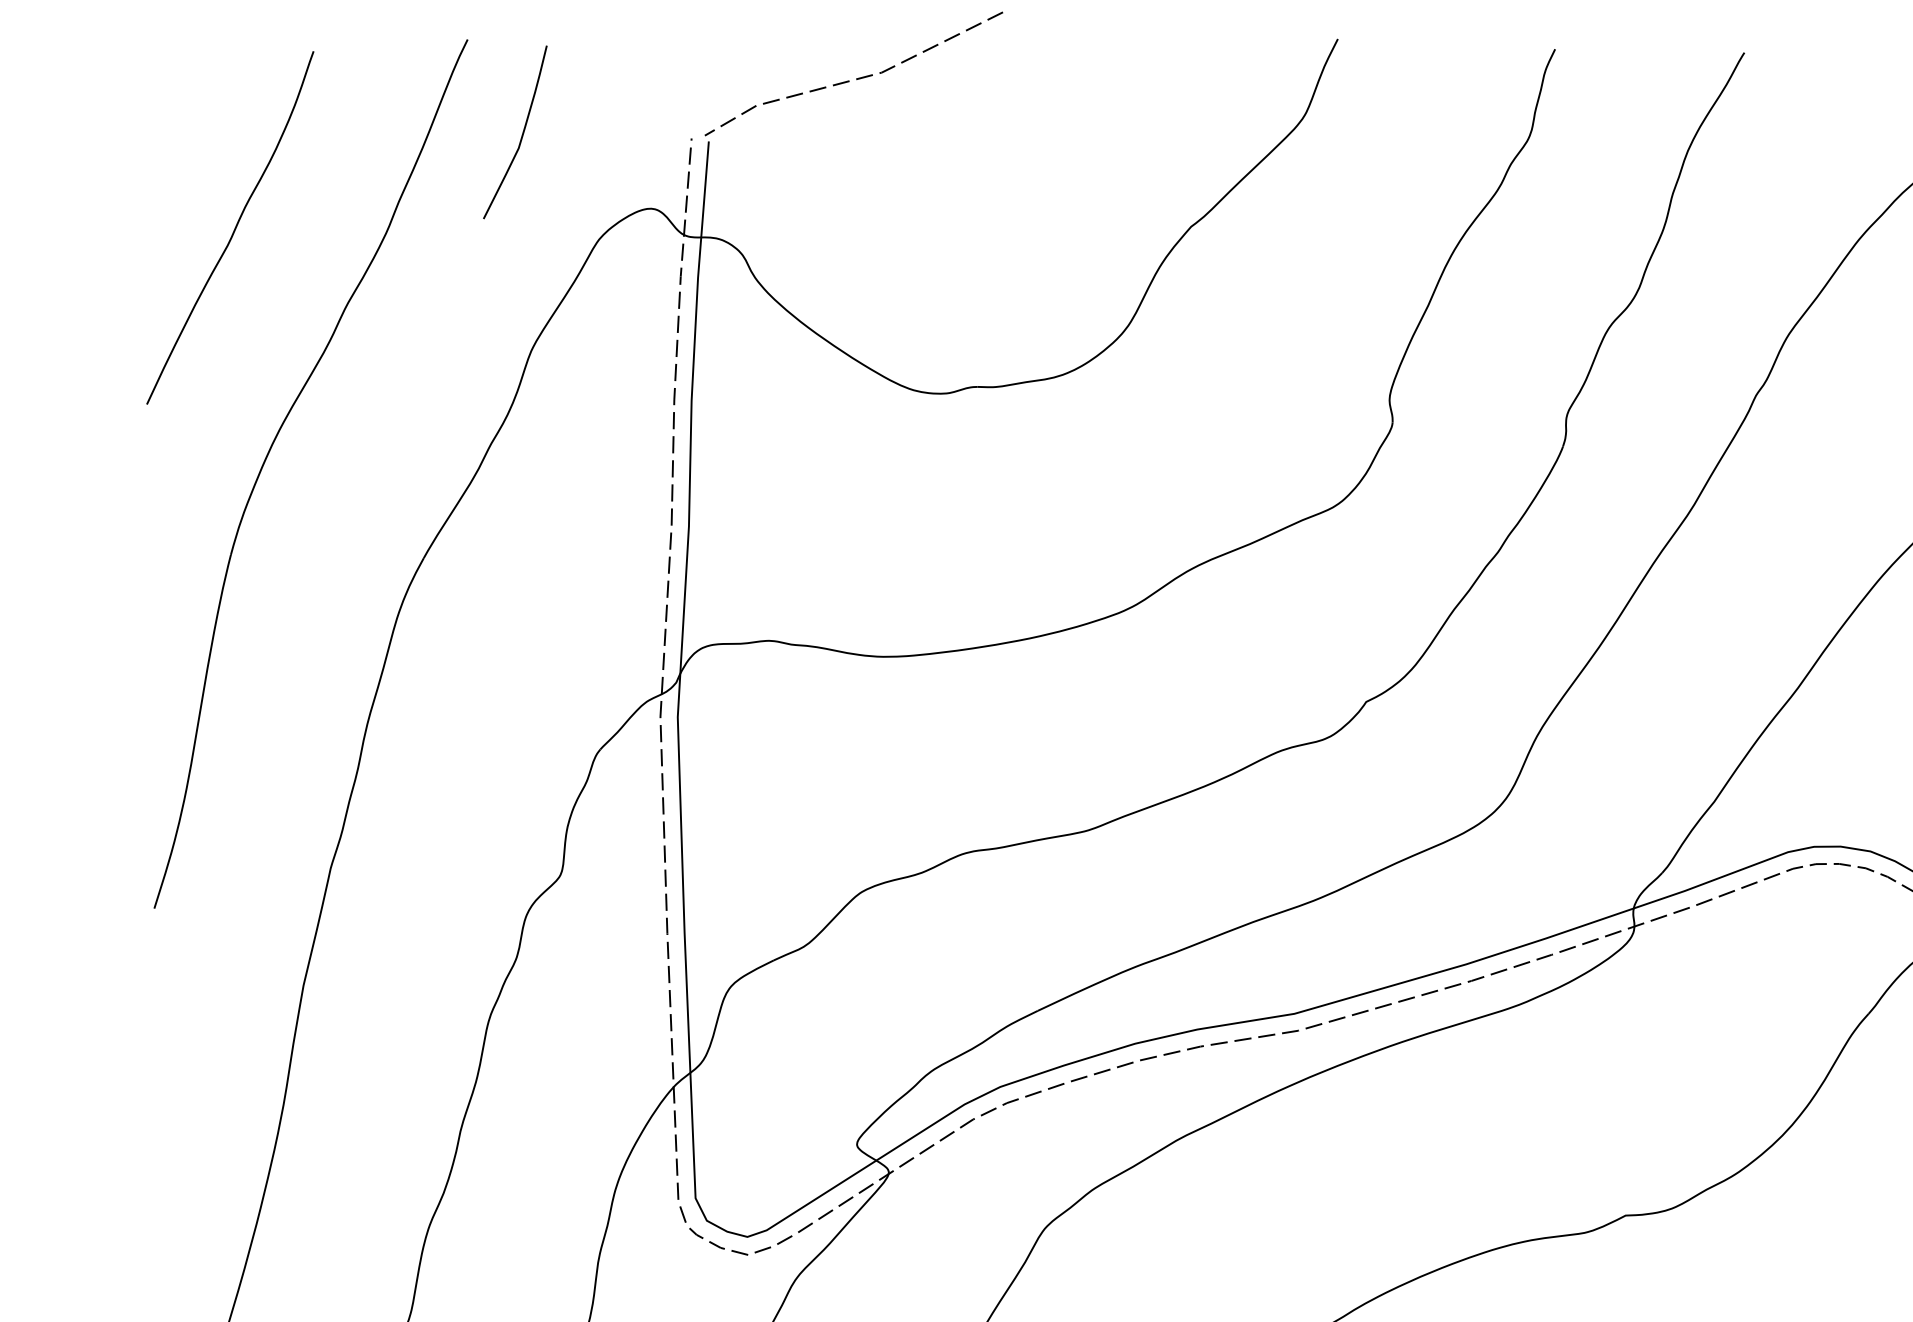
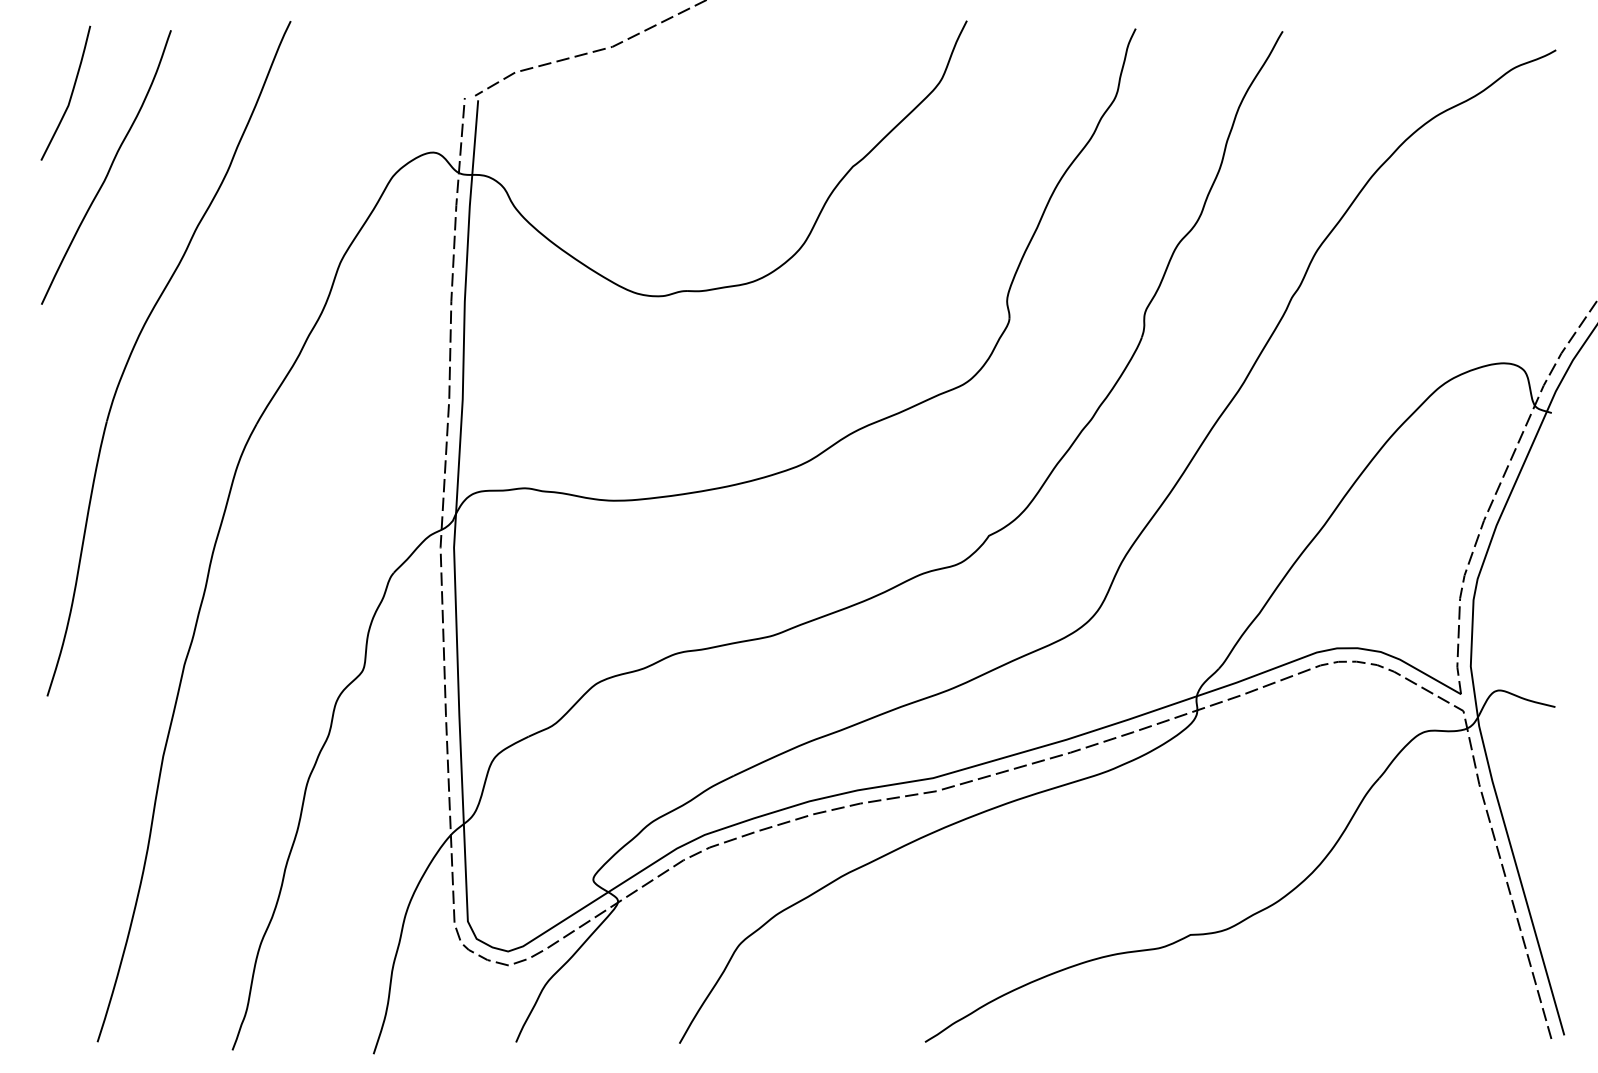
curve: (521, 133) -> (70, 94), moved

